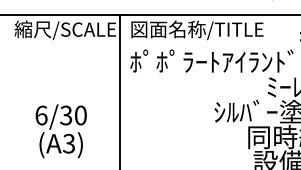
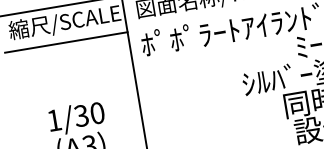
line: (63, 48) -> (66, 43), added
text: (41, 115) -> (54, 120), 6/30 -> 1/30

